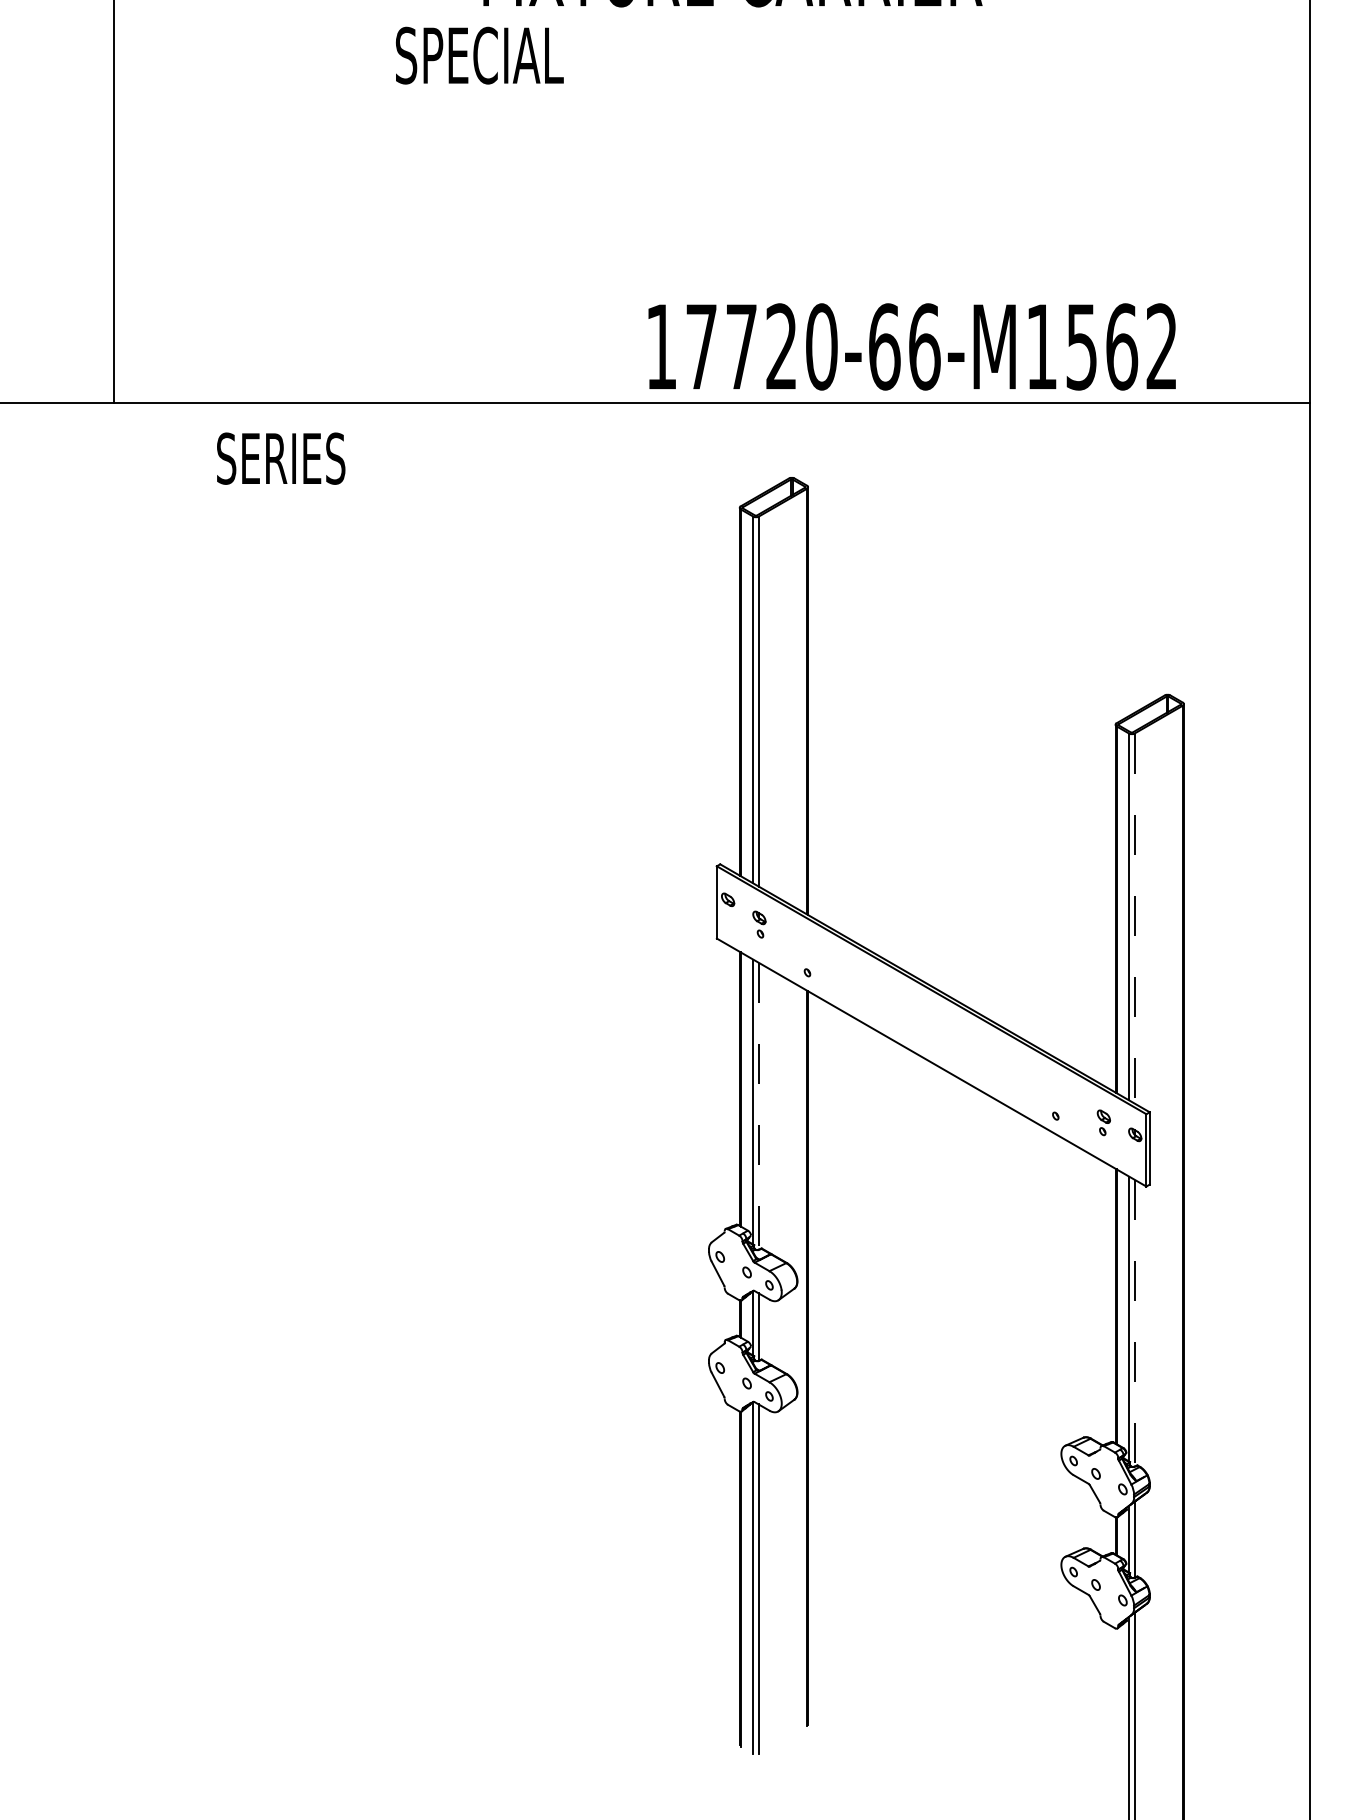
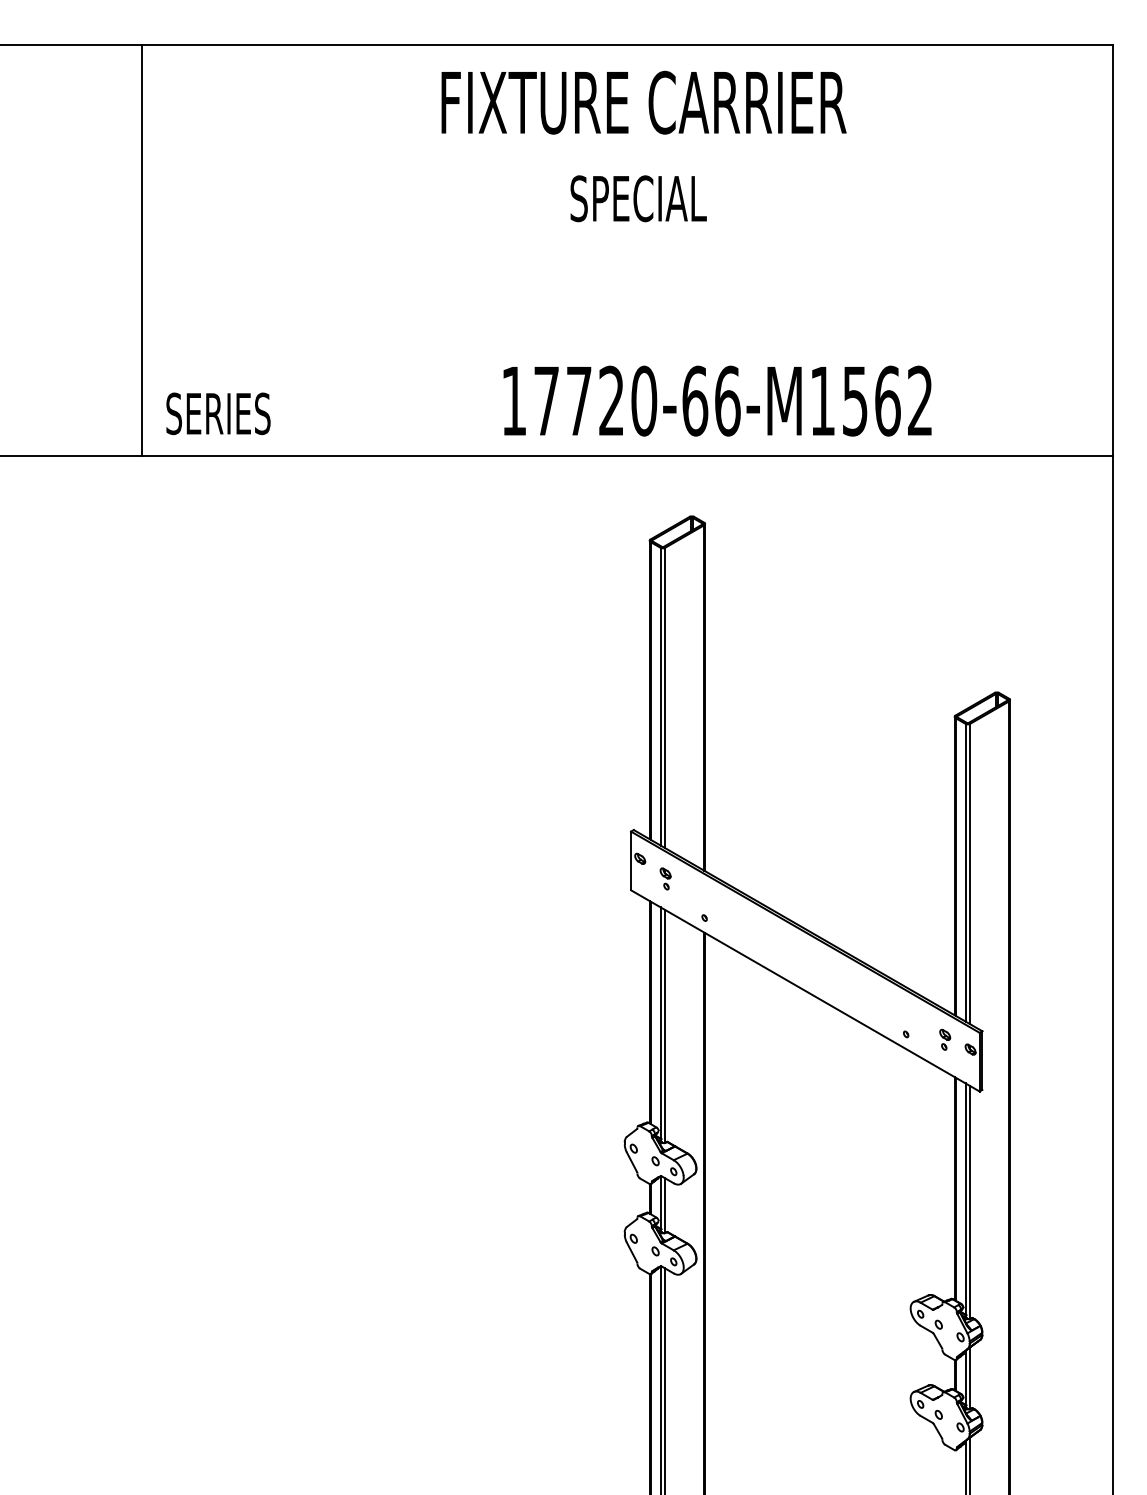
text: (479, 55) -> (638, 198), moved
text: (912, 346) -> (717, 400), moved
text: (281, 458) -> (218, 413), moved
line: (1135, 919) -> (970, 874), dashed -> solid
line: (759, 1106) -> (665, 1026), dashed -> solid
line: (1135, 1323) -> (970, 1202), dashed -> solid

